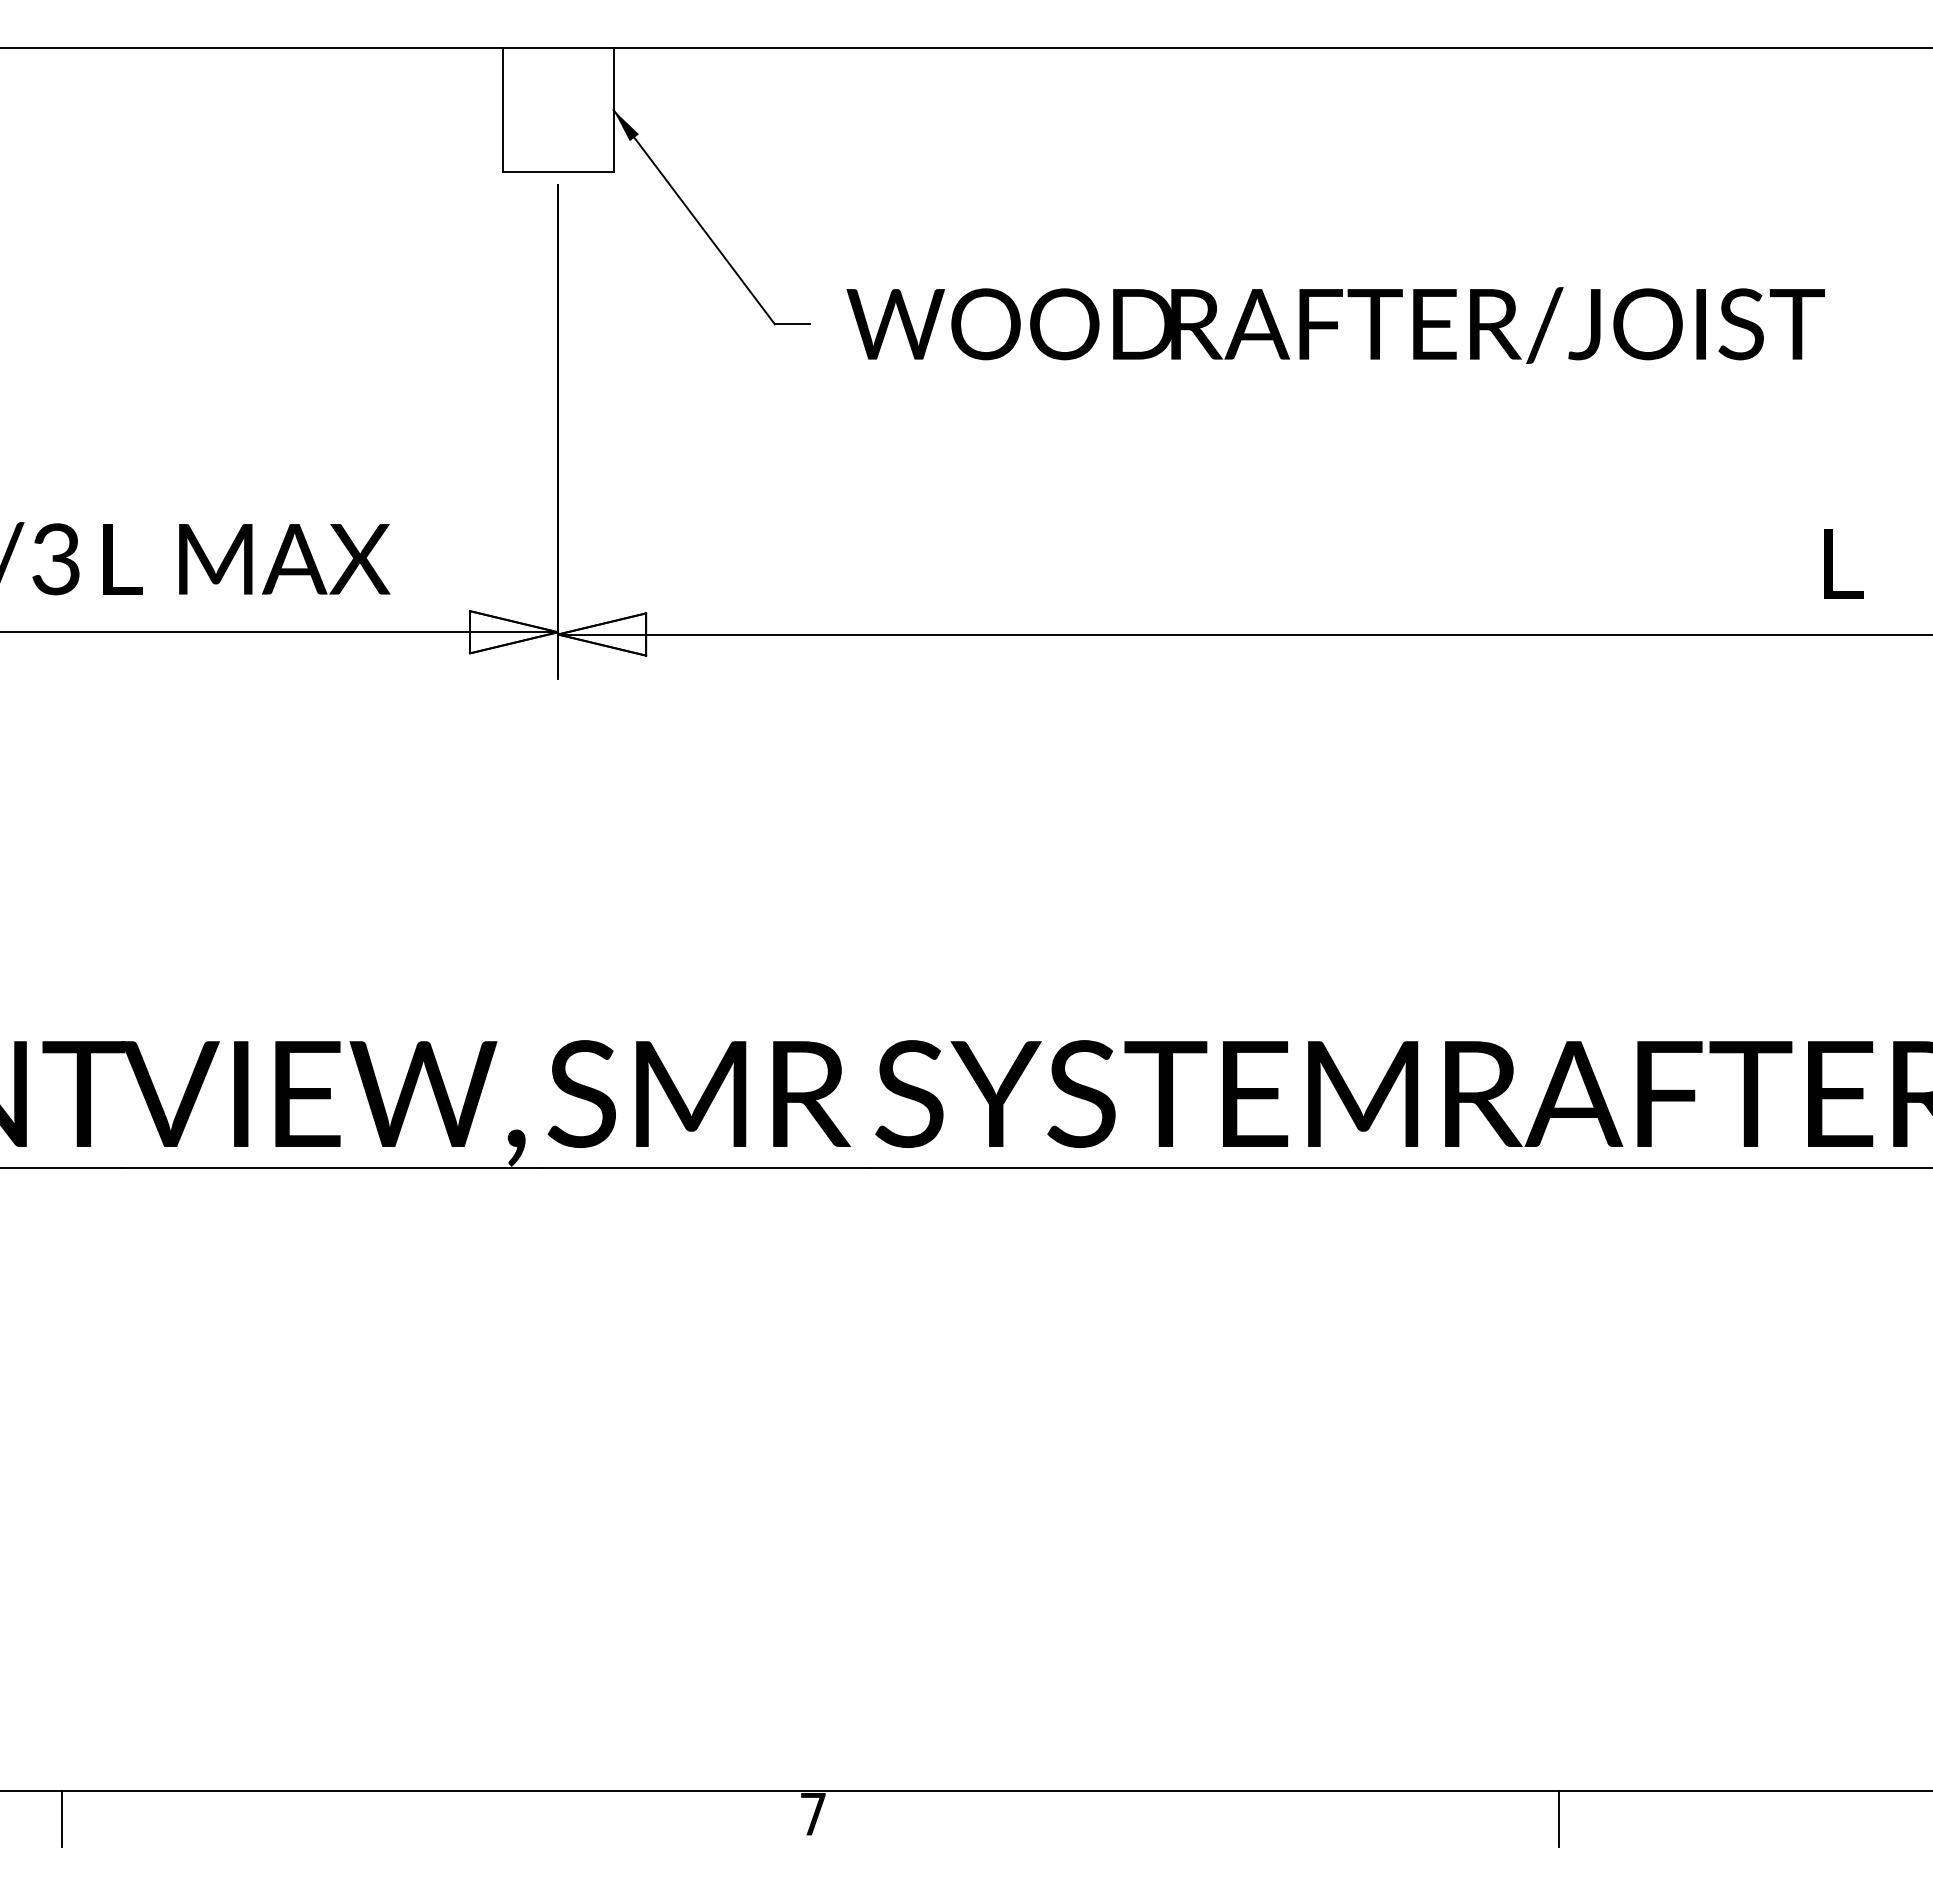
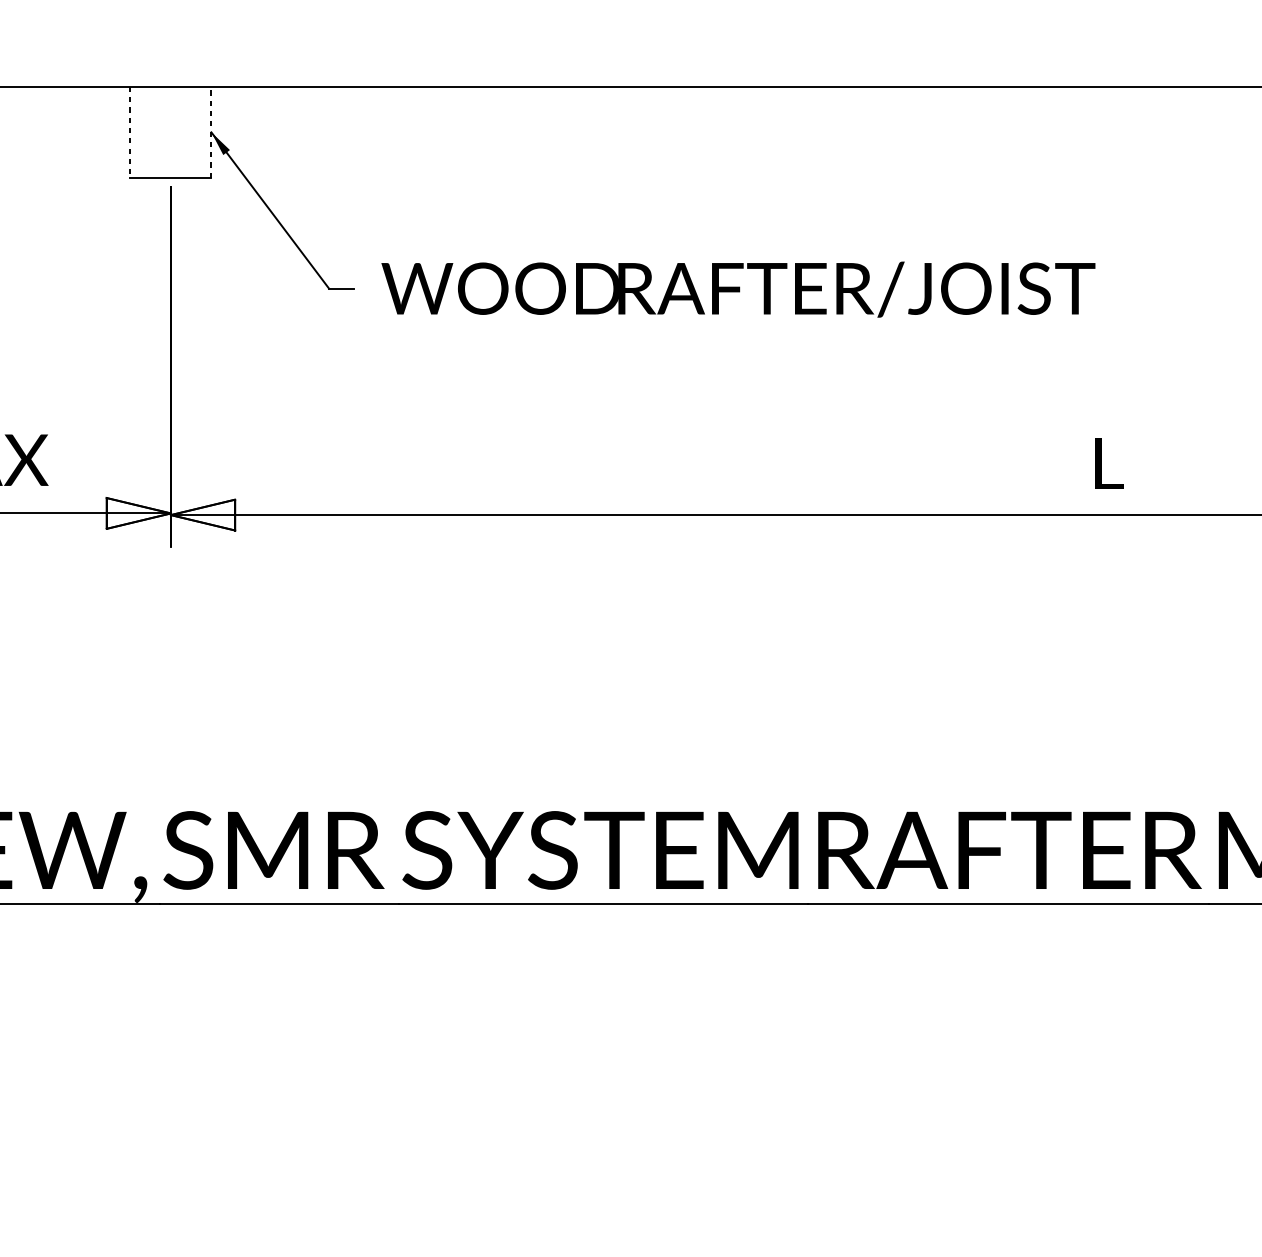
line: (613, 109) -> (211, 131), solid -> dashed
line: (502, 110) -> (130, 132), solid -> dashed

